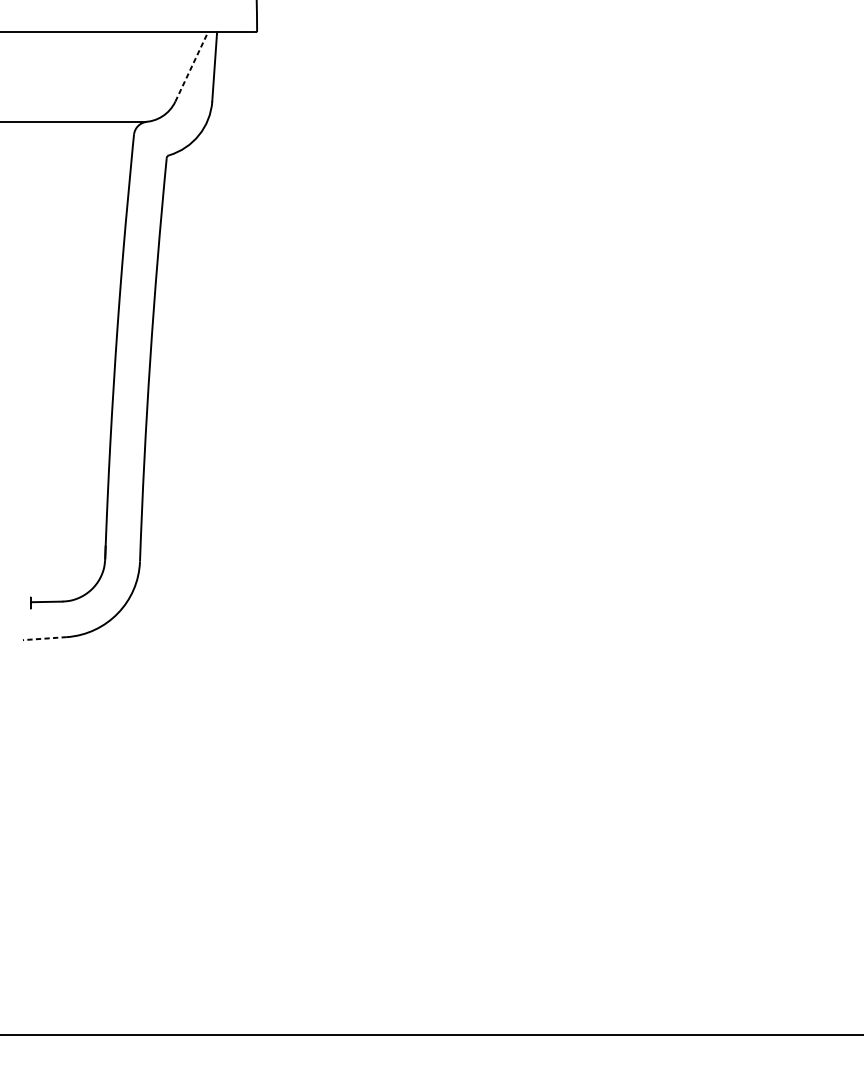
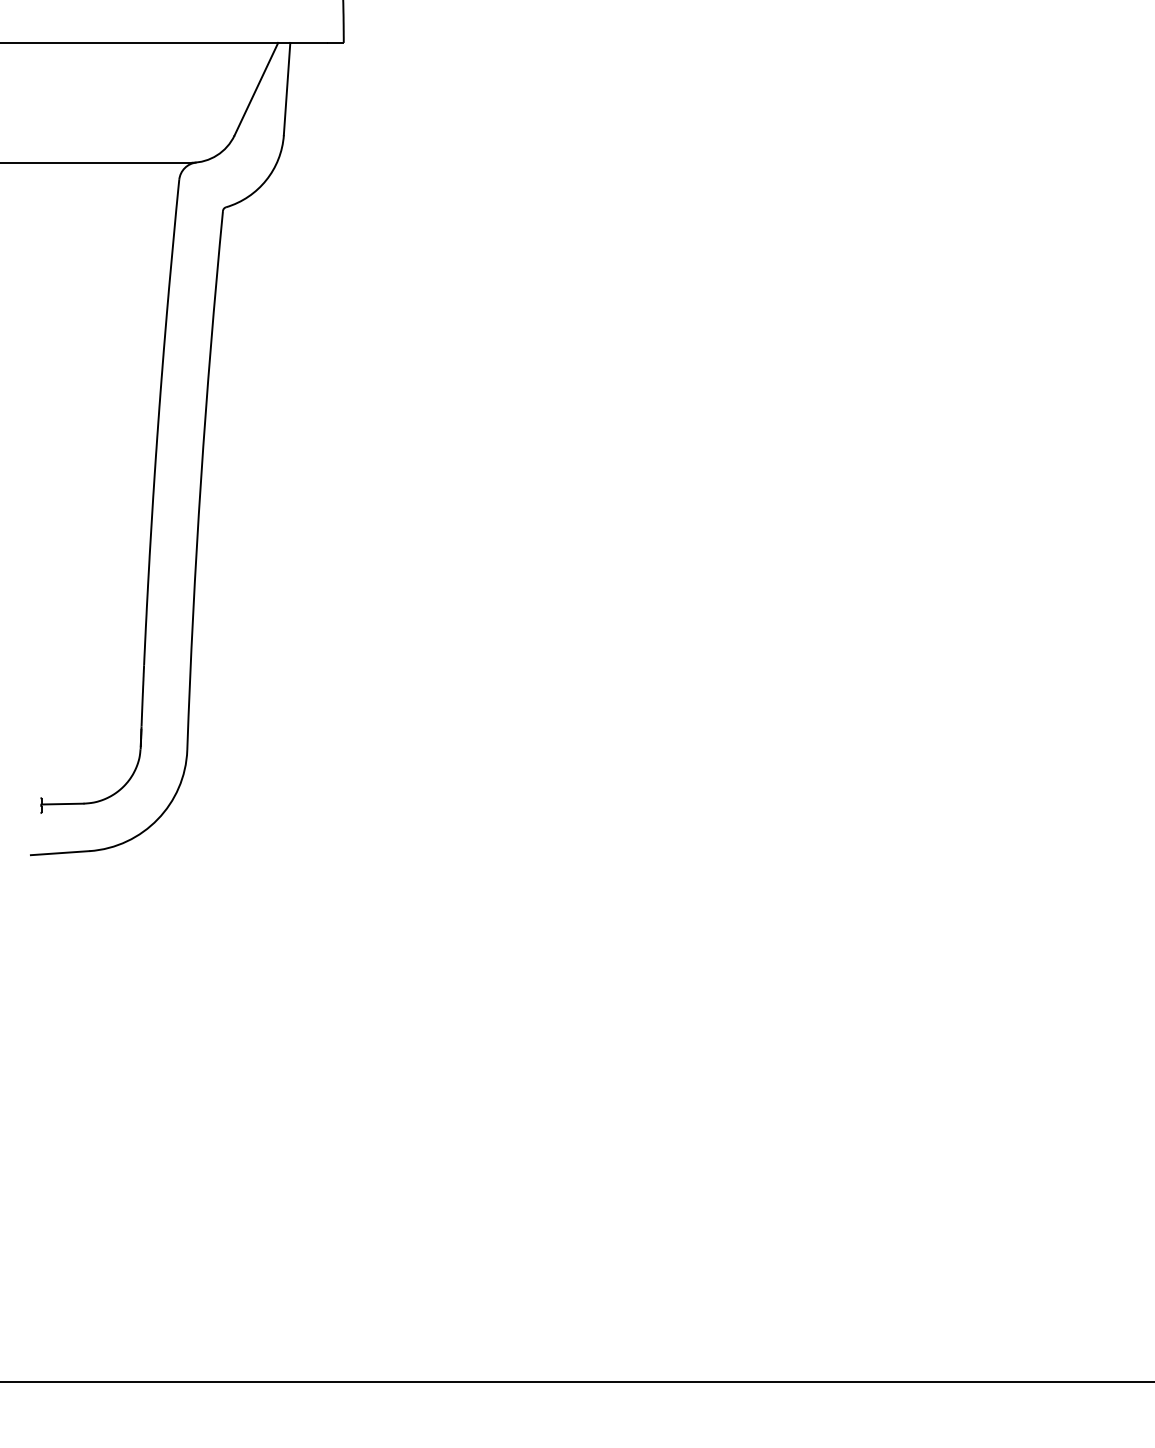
line: (191, 66) -> (256, 88), dashed -> solid
line: (44, 638) -> (59, 853), dashed -> solid

